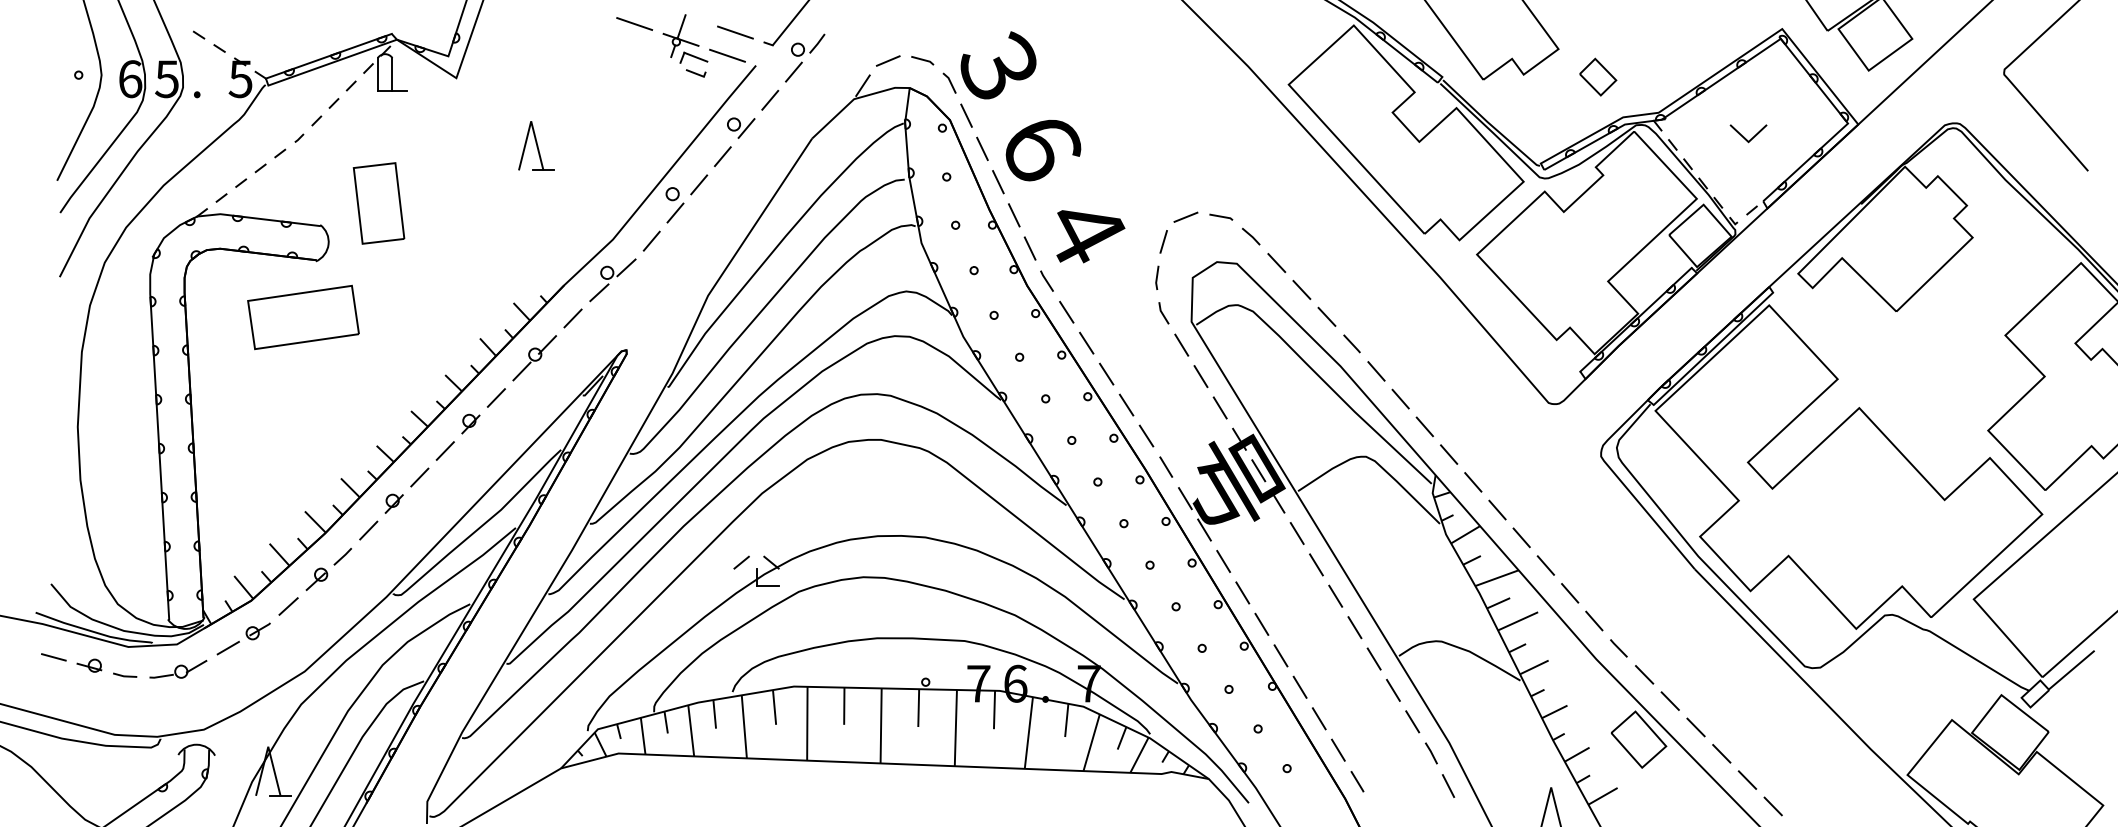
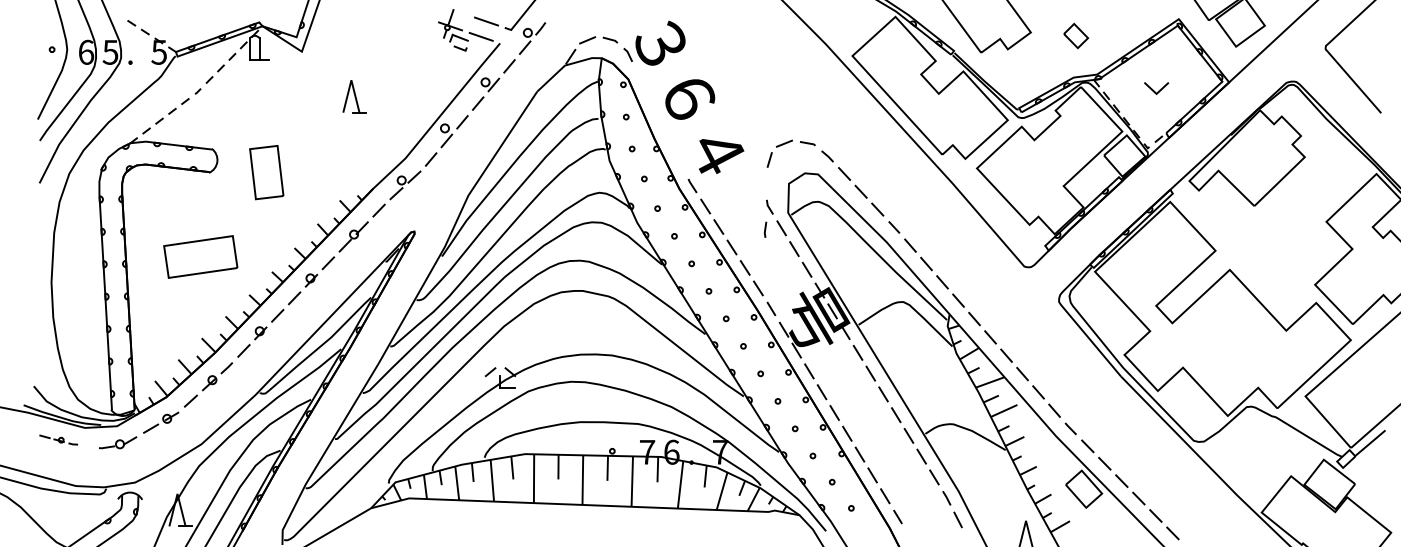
line: (634, 23) -> (419, 15), removed
part: (1598, 76) -> (1076, 35), moved
part: (998, 182) -> (660, 120), removed
part: (378, 203) -> (266, 172), moved
line: (1157, 277) -> (765, 229), moved
part: (303, 316) -> (200, 256), moved
part: (88, 664) -> (58, 439), size x0.6

